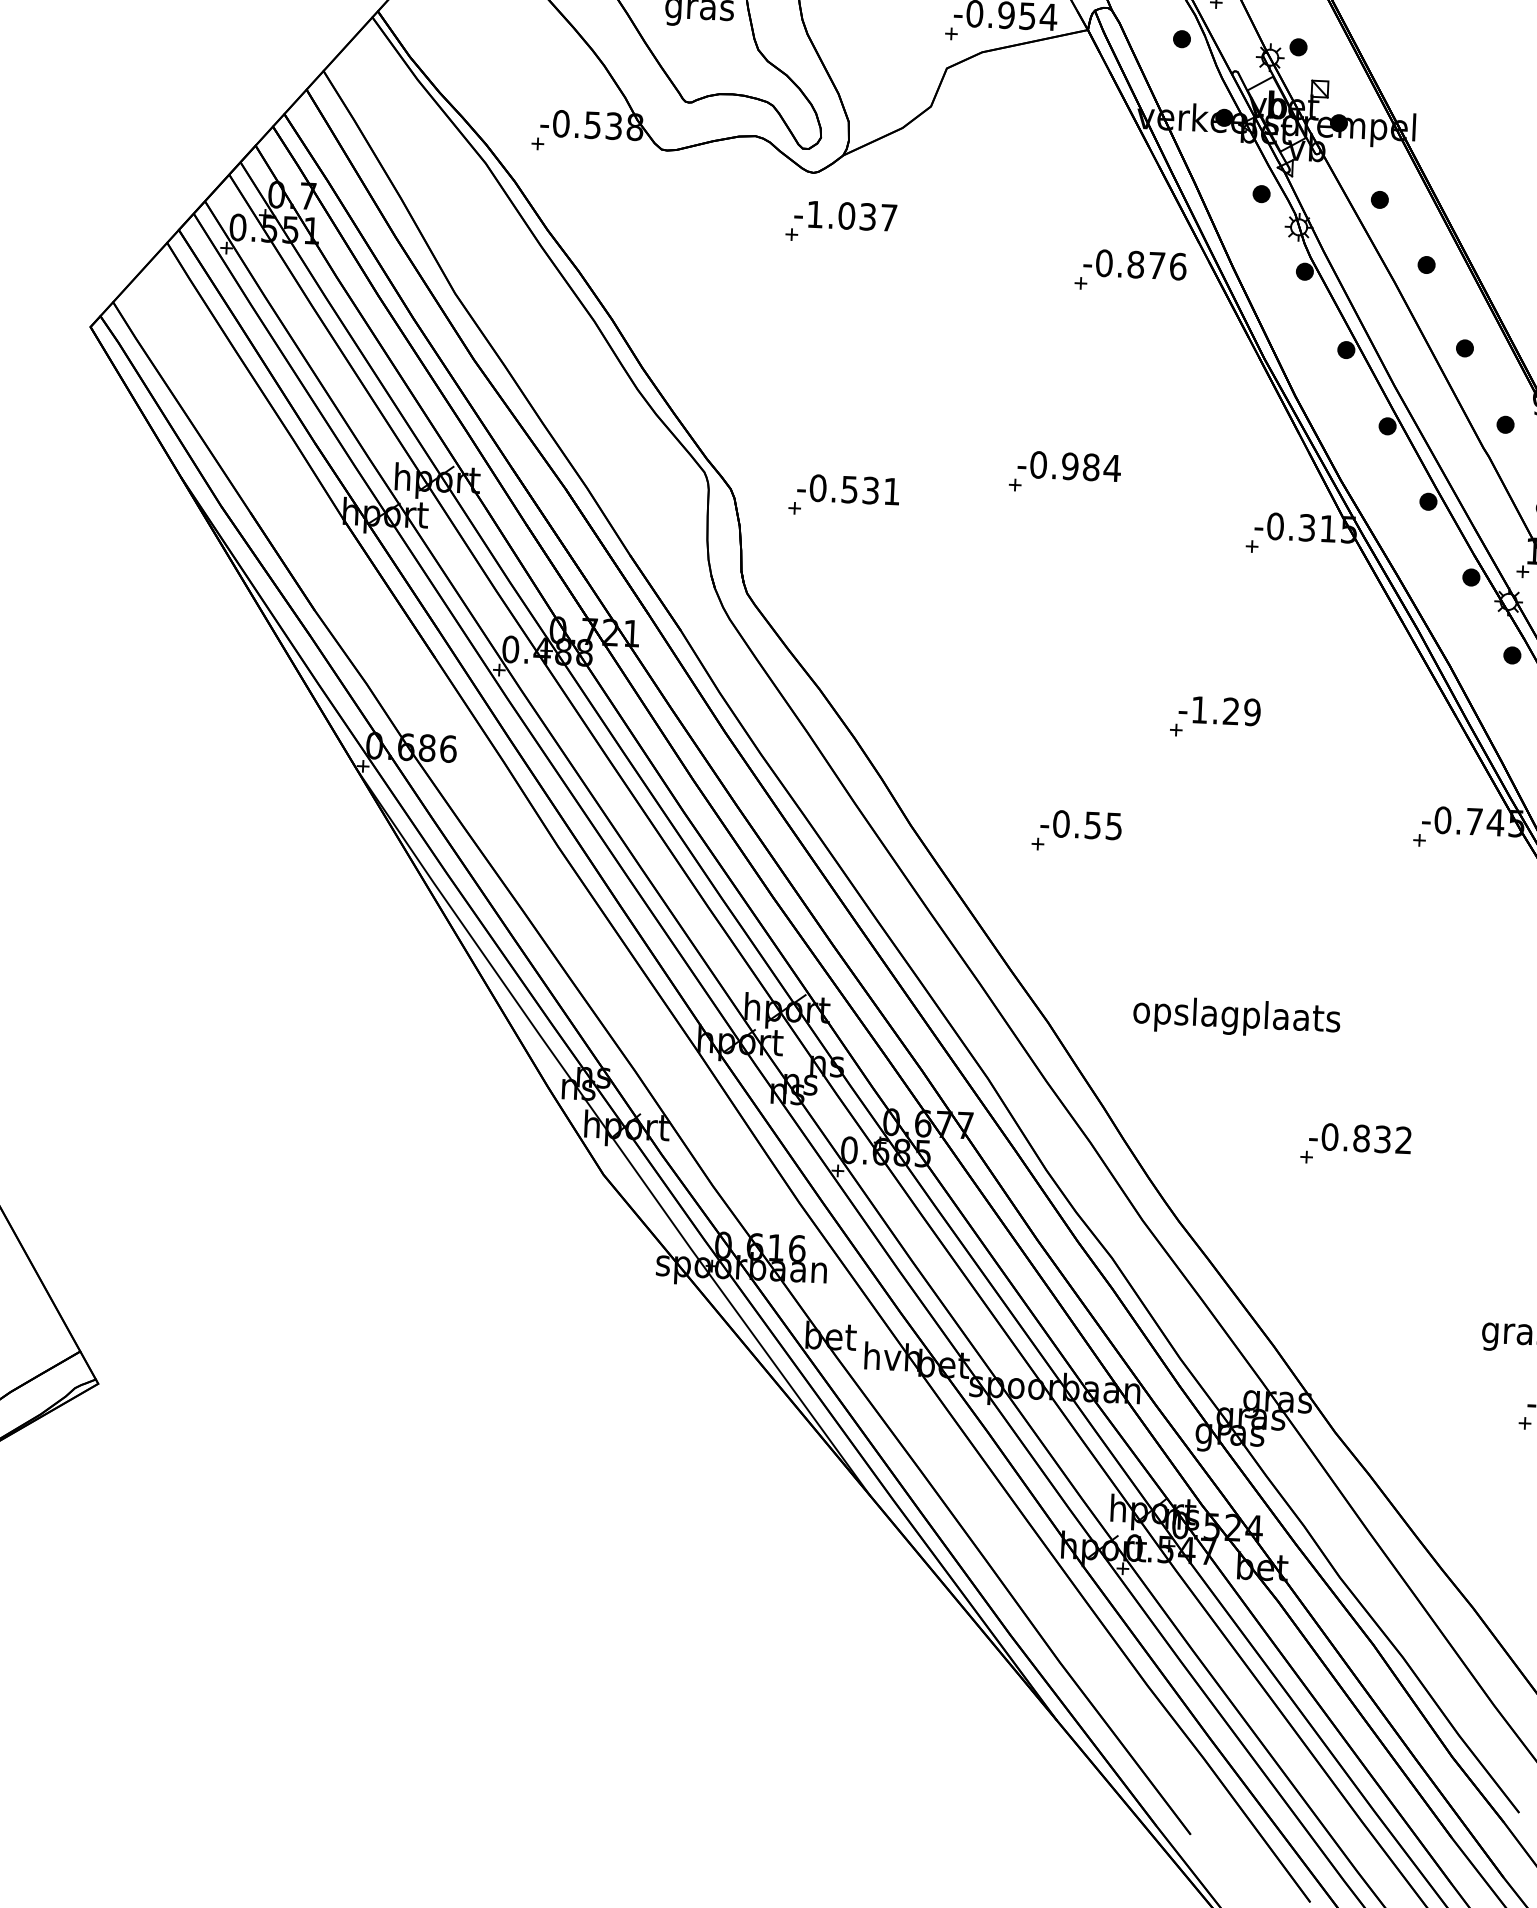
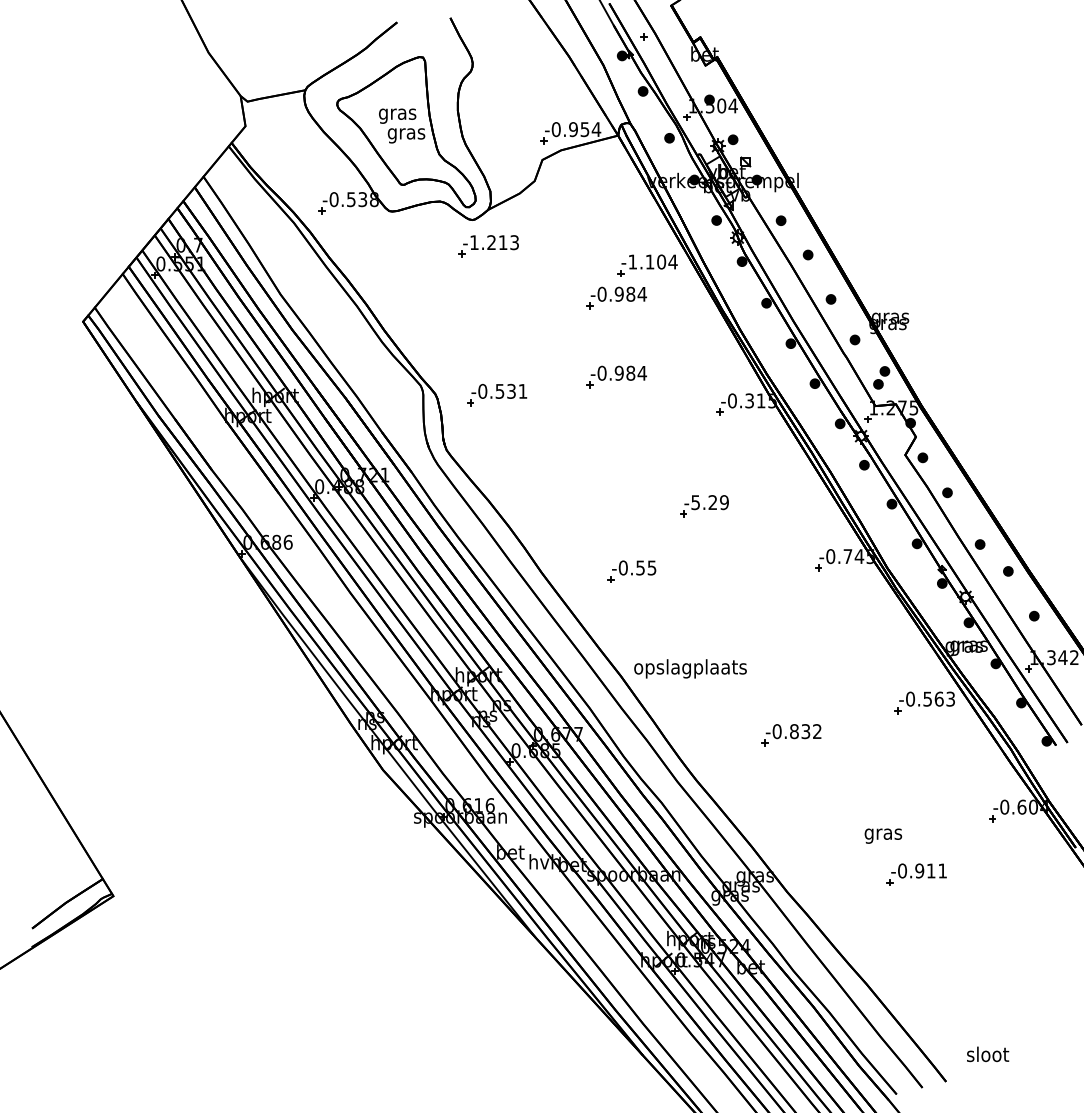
text: (866, 216) -> (502, 242), -1.037 -> -1.213
text: (1140, 263) -> (652, 261), -0.876 -> -1.104
part: (1071, 327) -> (616, 297), added
text: (1199, 709) -> (695, 502), -1.29 -> -5.29
text: (1236, 1016) -> (690, 668), moved

